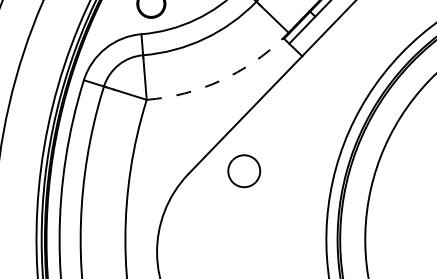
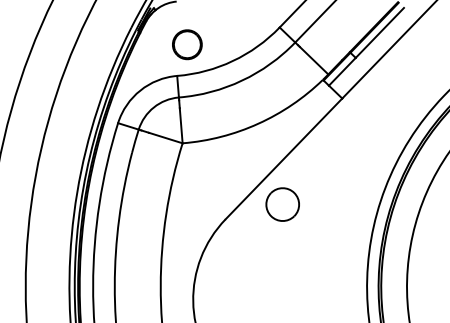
arc: (220, 80) -> (258, 123), dashed -> solid
part: (244, 171) -> (282, 204), moved

